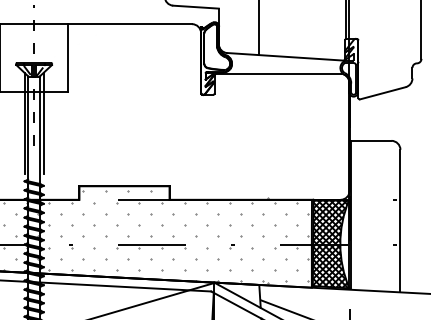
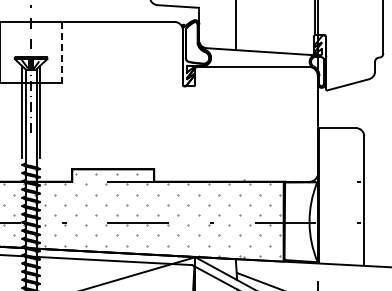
line: (67, 57) -> (61, 52), solid -> dashed
hatch: (330, 244) -> (300, 222), removed

